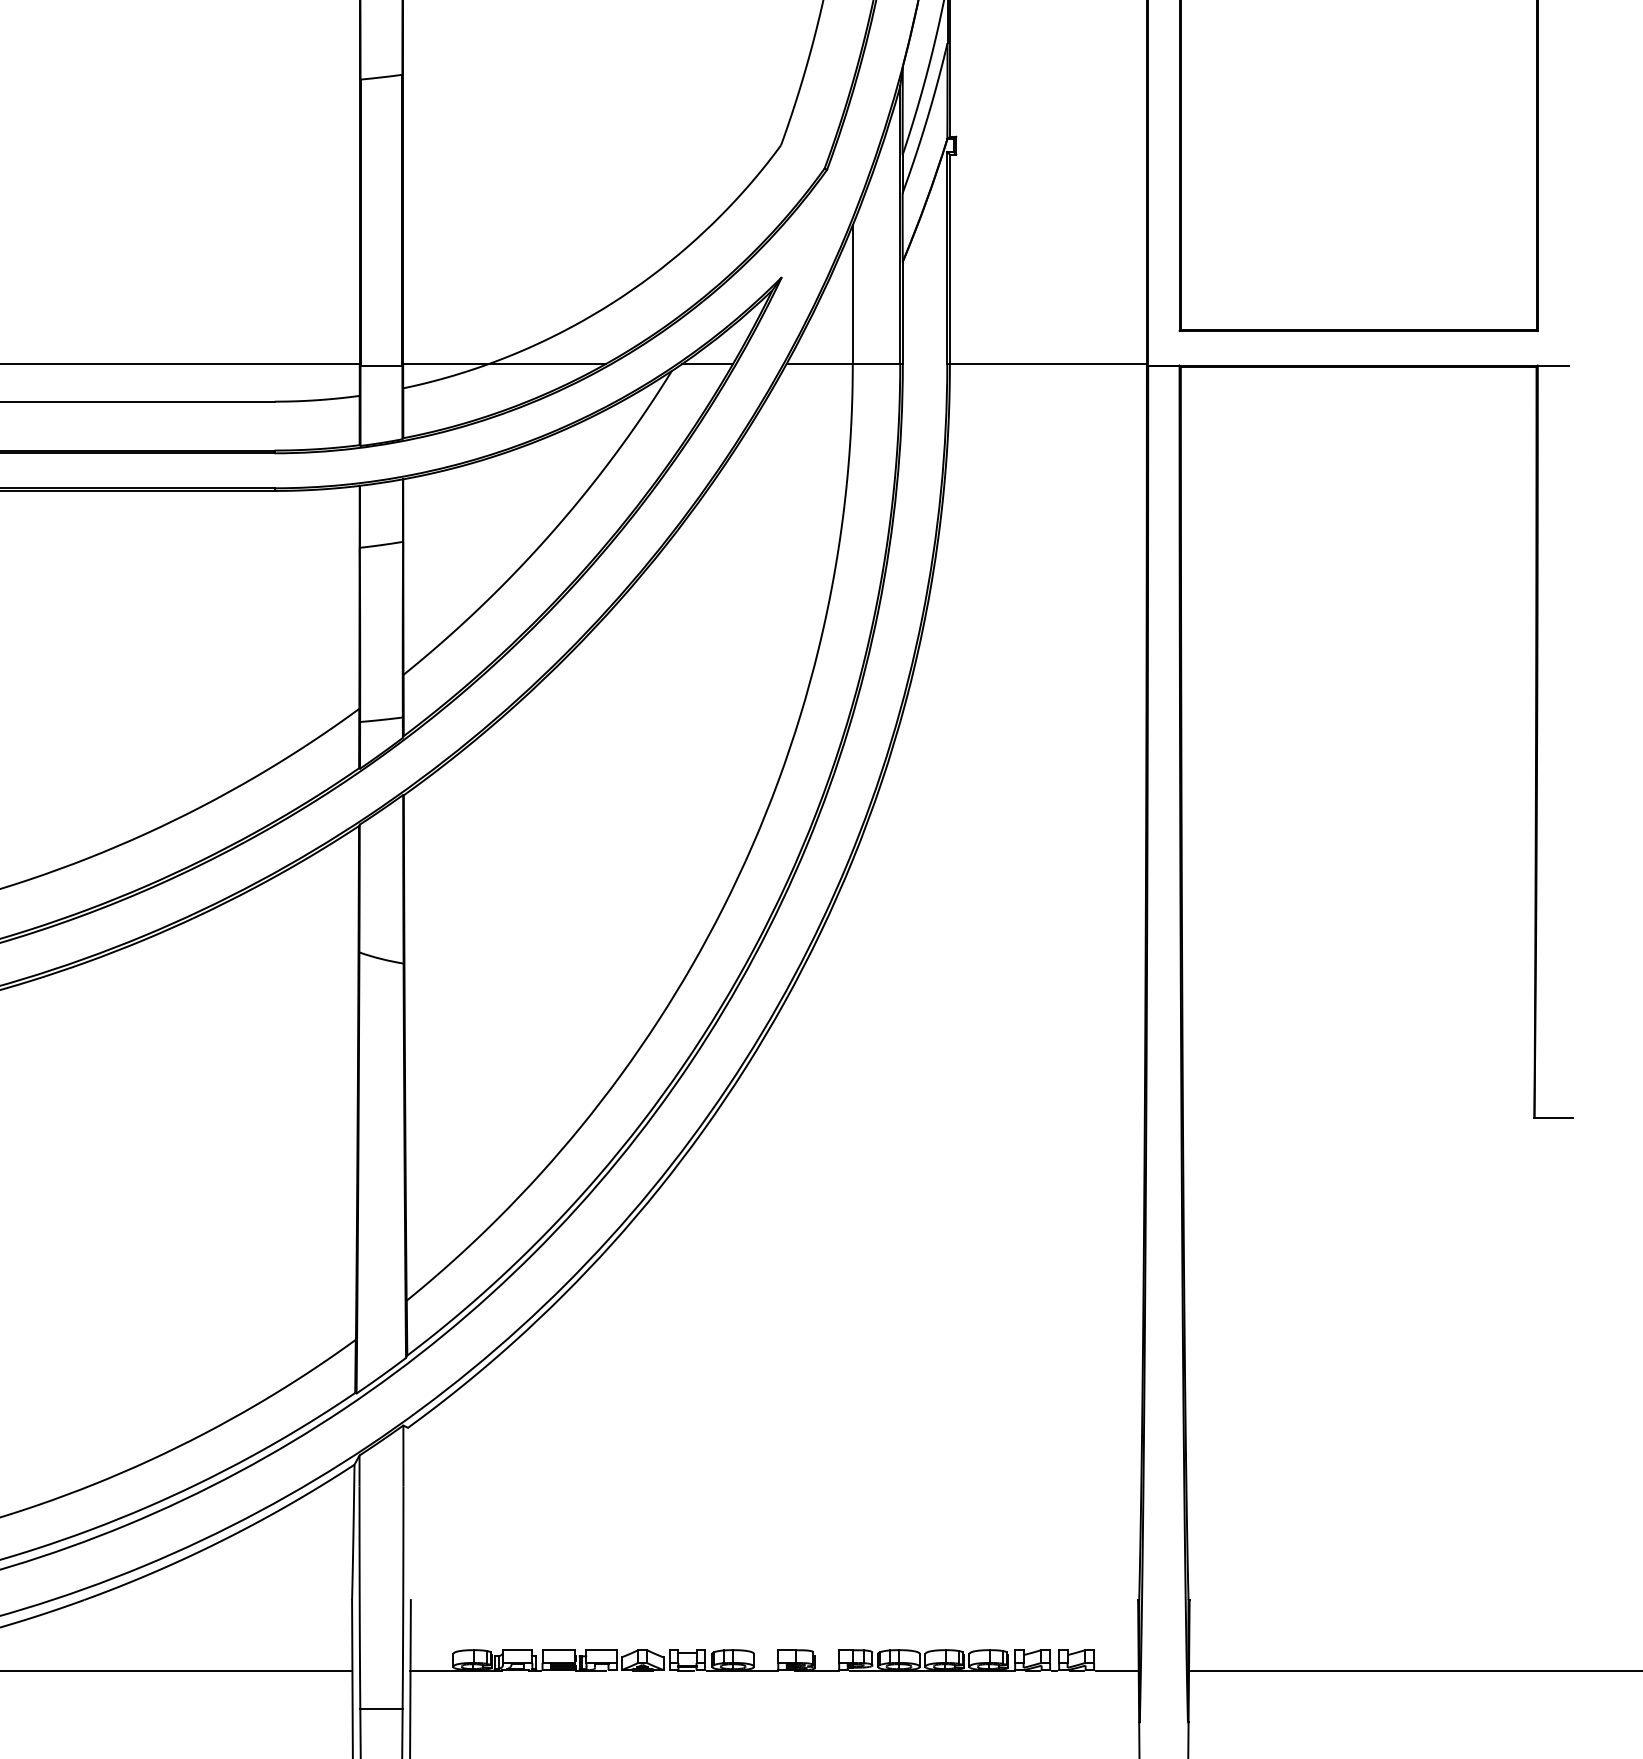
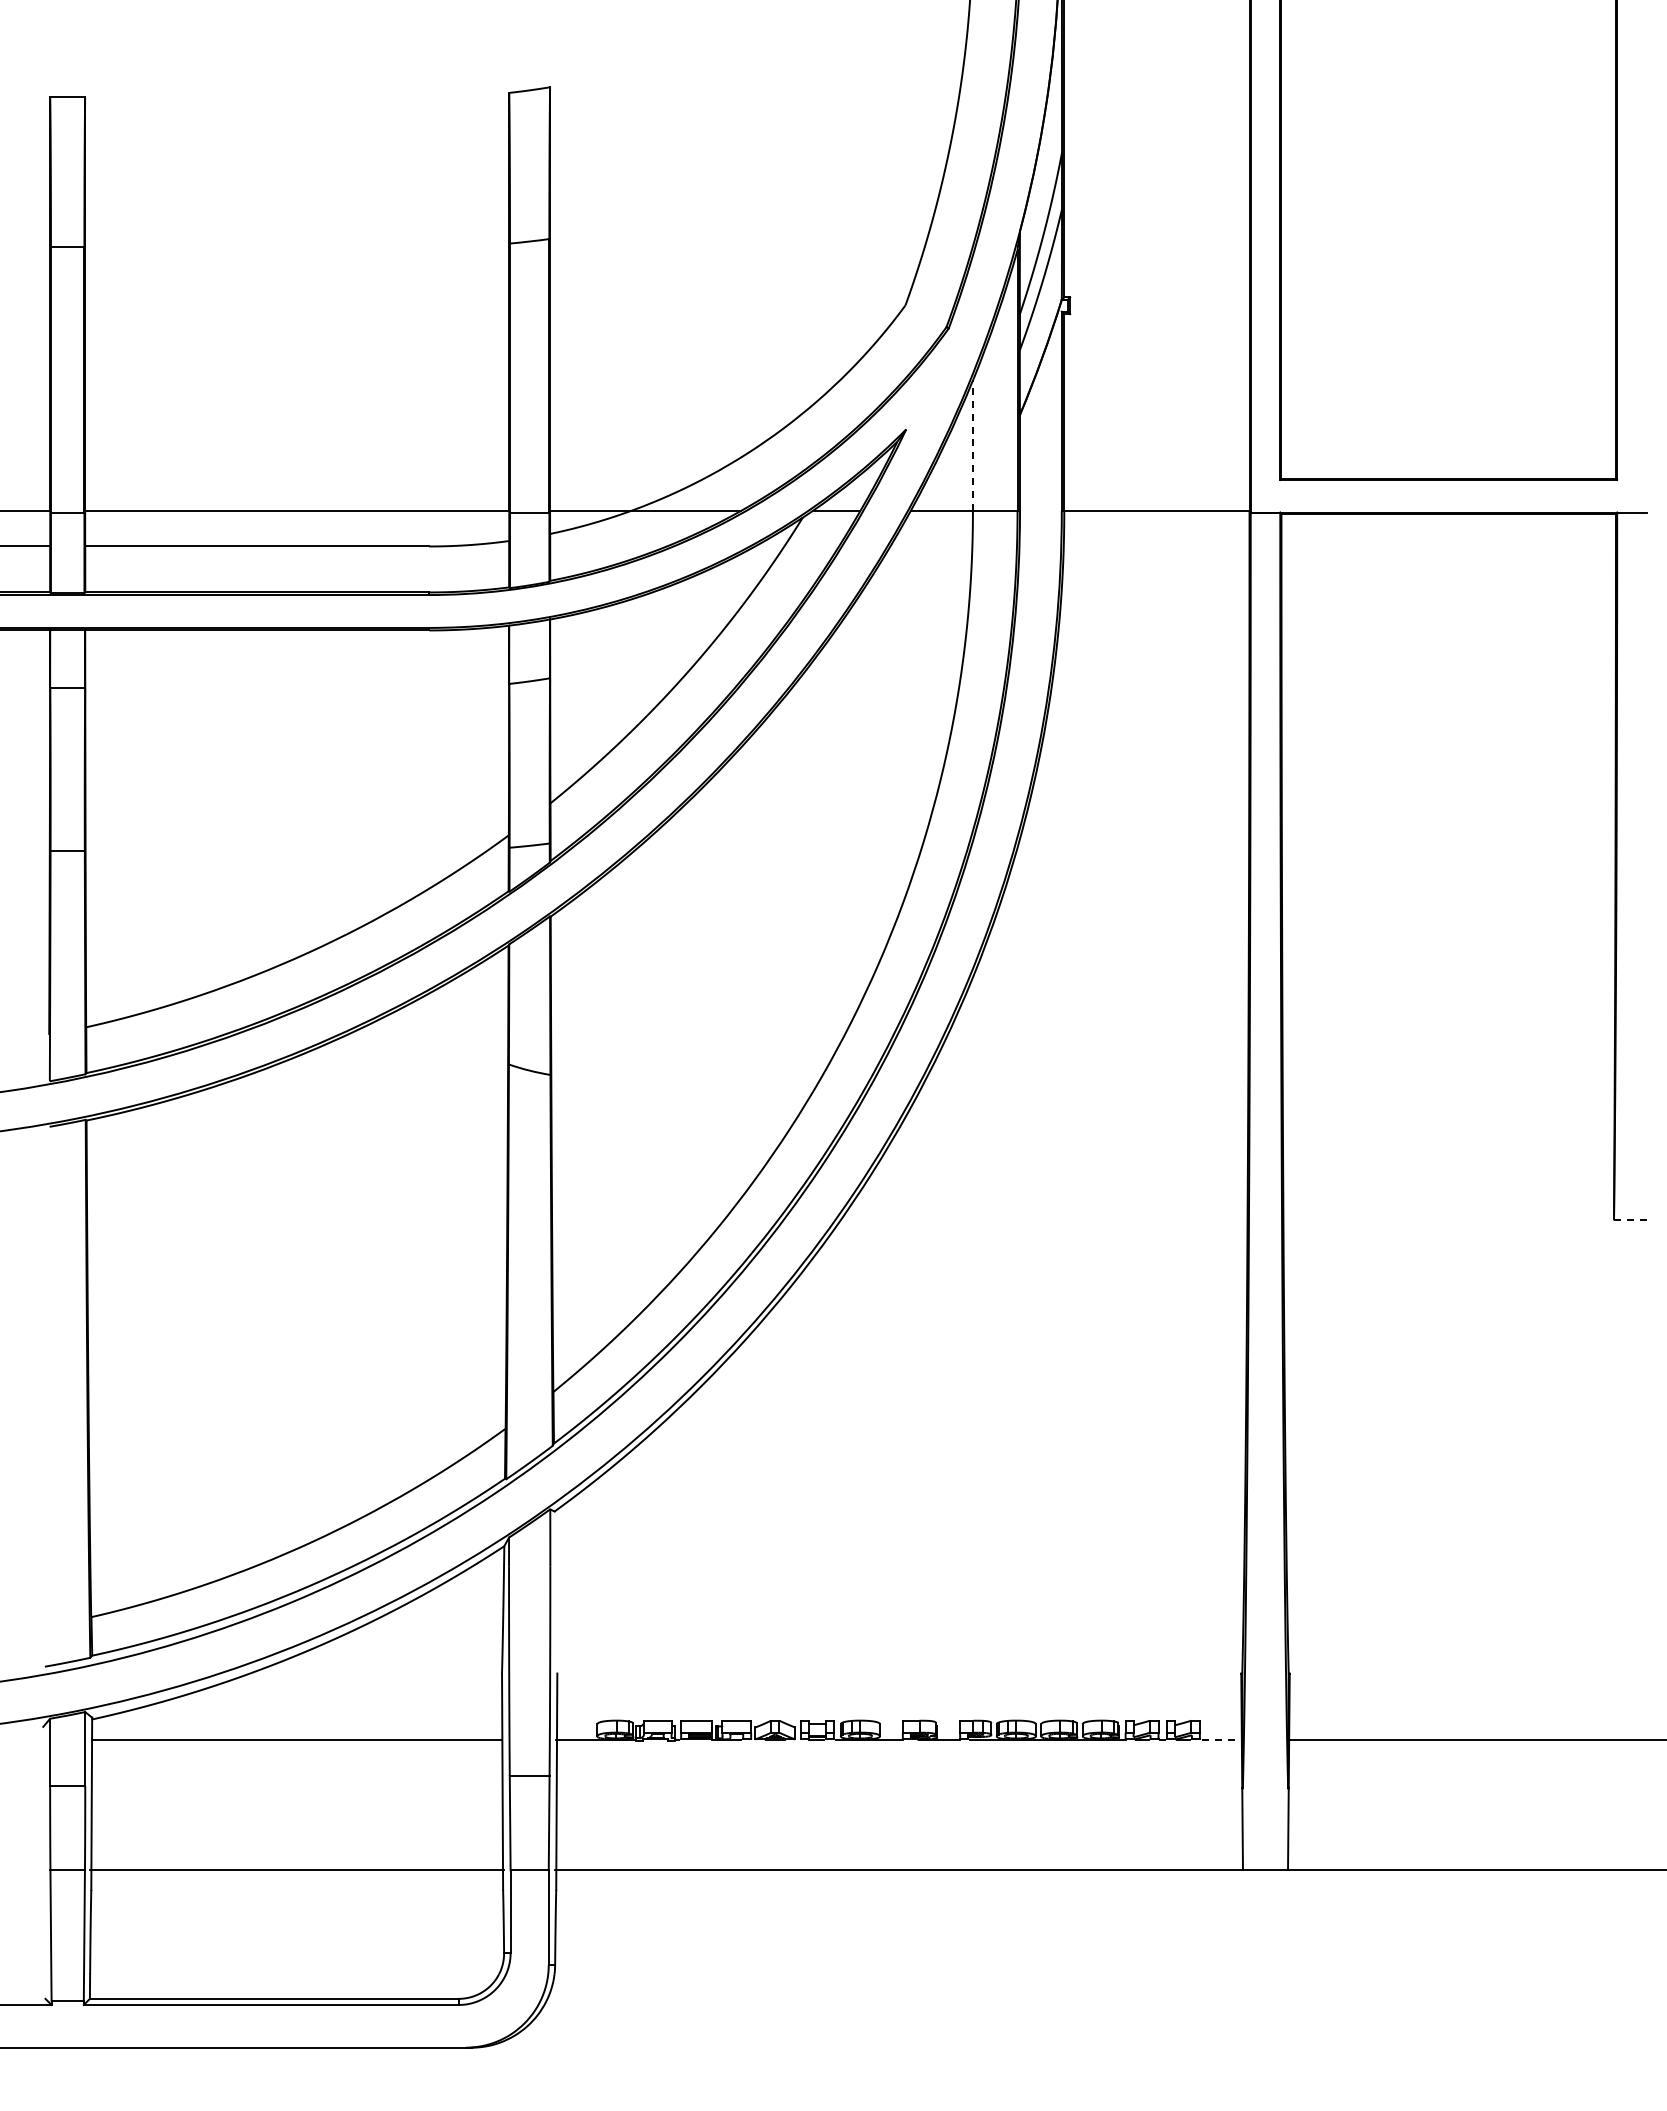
line: (852, 294) -> (972, 445), solid -> dashed
line: (1553, 1118) -> (1631, 1220), solid -> dashed
line: (1118, 1671) -> (1222, 1740), solid -> dashed

